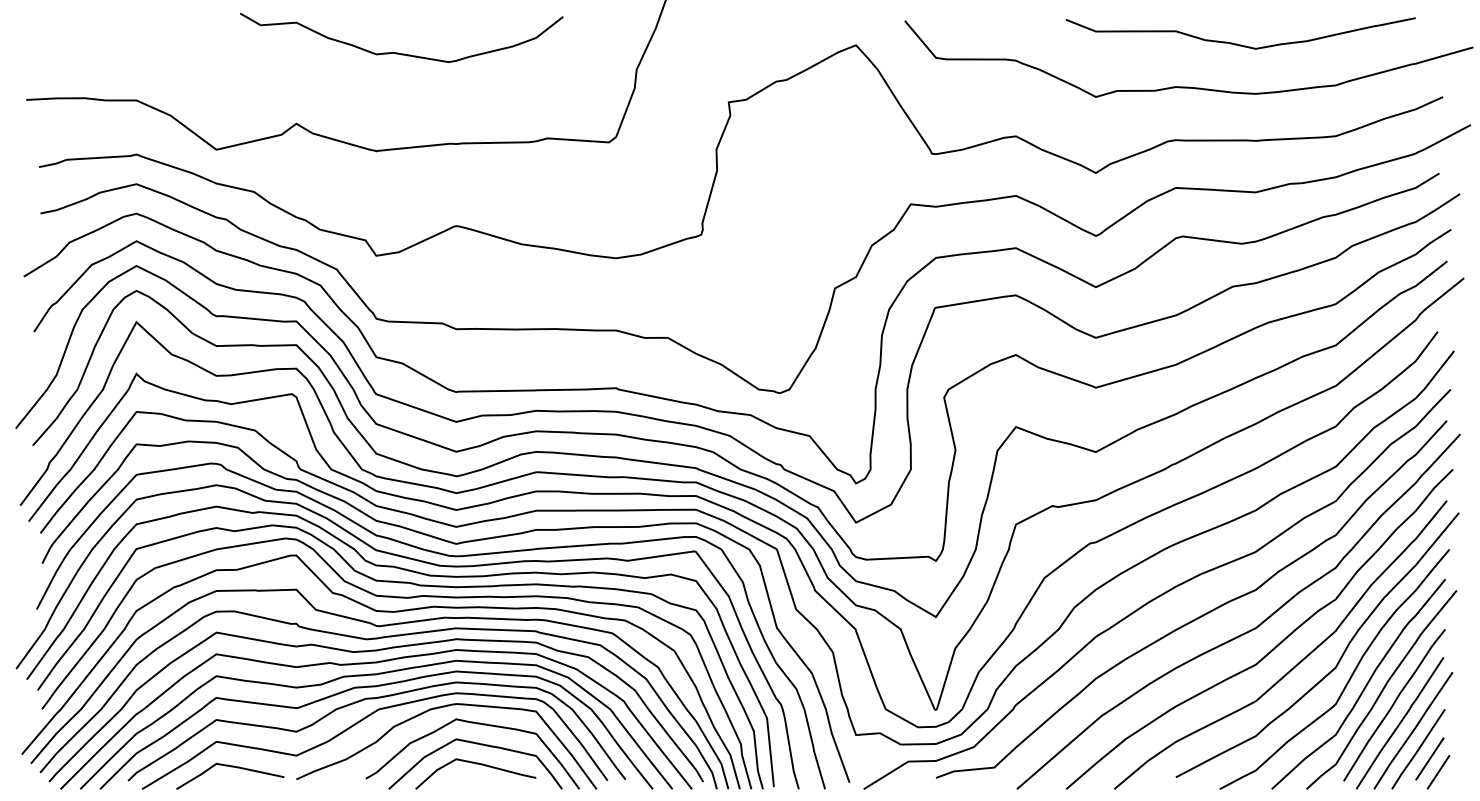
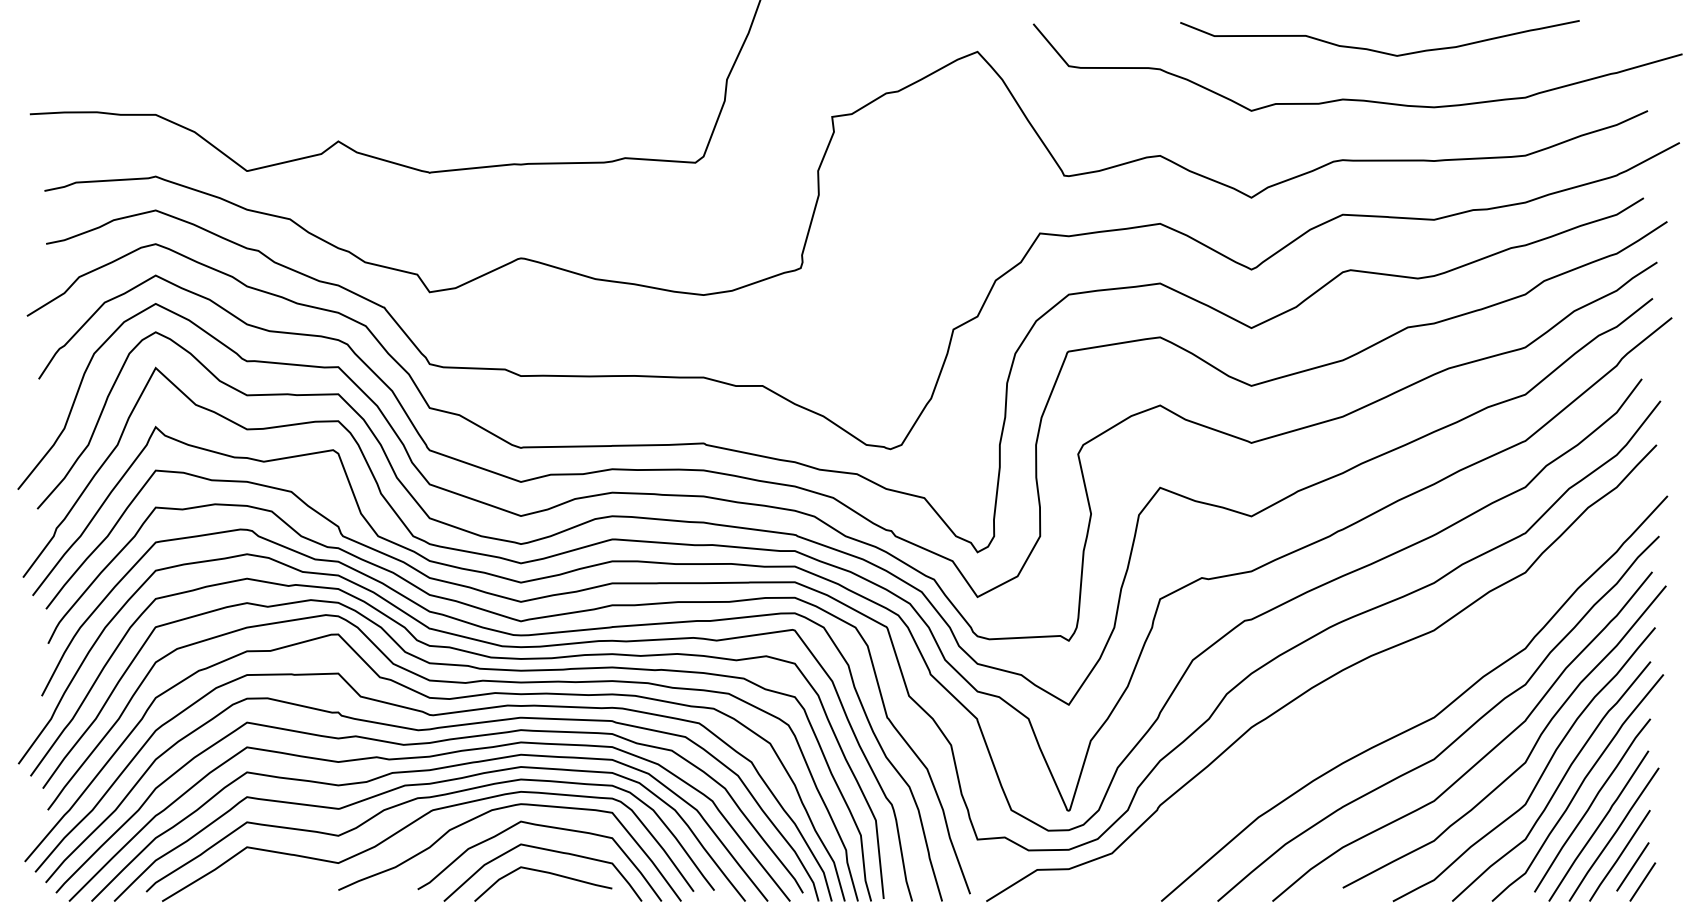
curve: (1239, 44) -> (1378, 50), moved
curve: (399, 52) -> (456, 60), removed
curve: (1200, 615) -> (1370, 703), removed
line: (230, 767) -> (263, 876), removed

